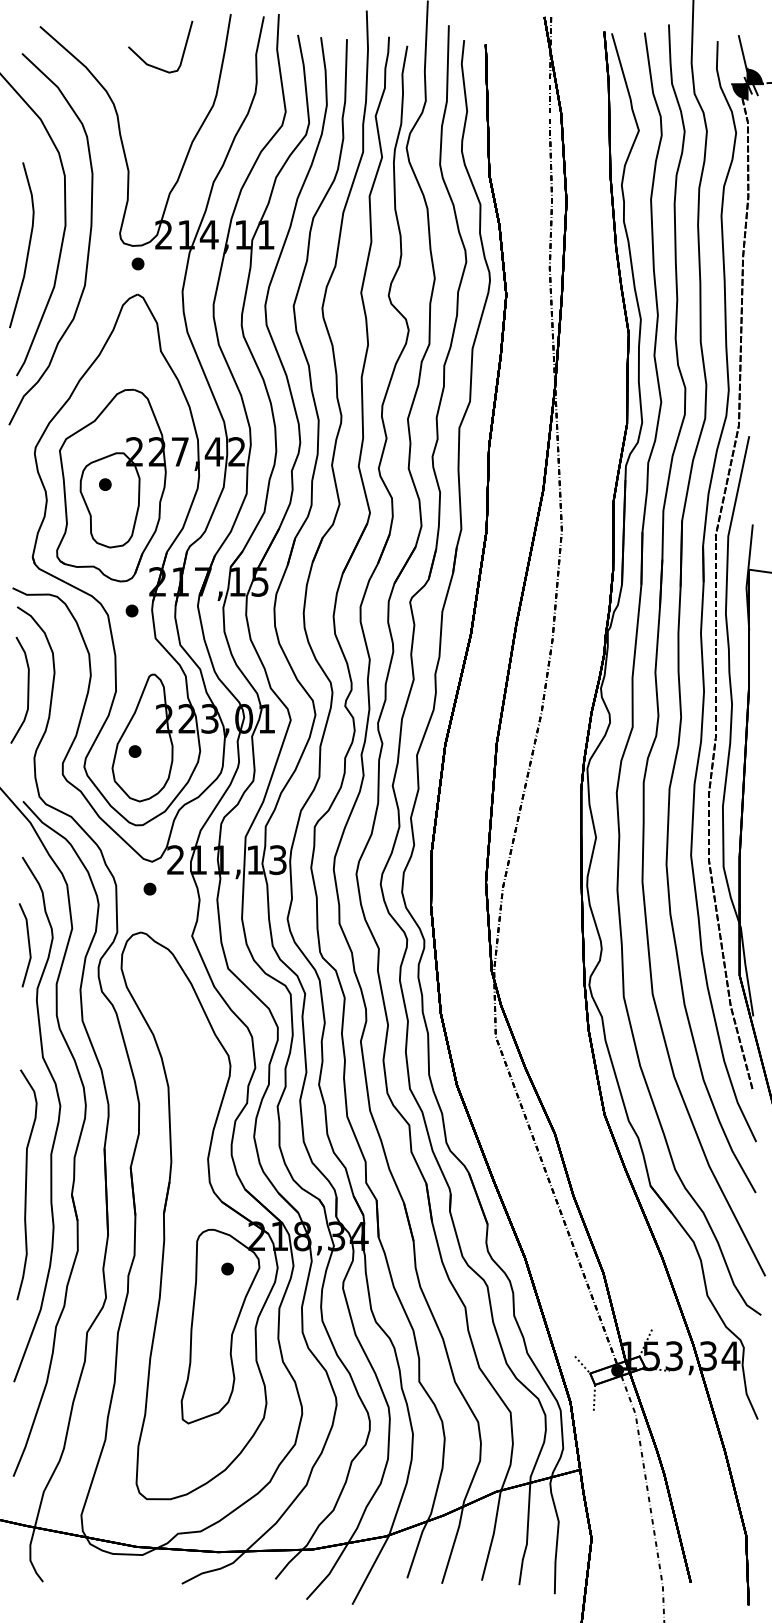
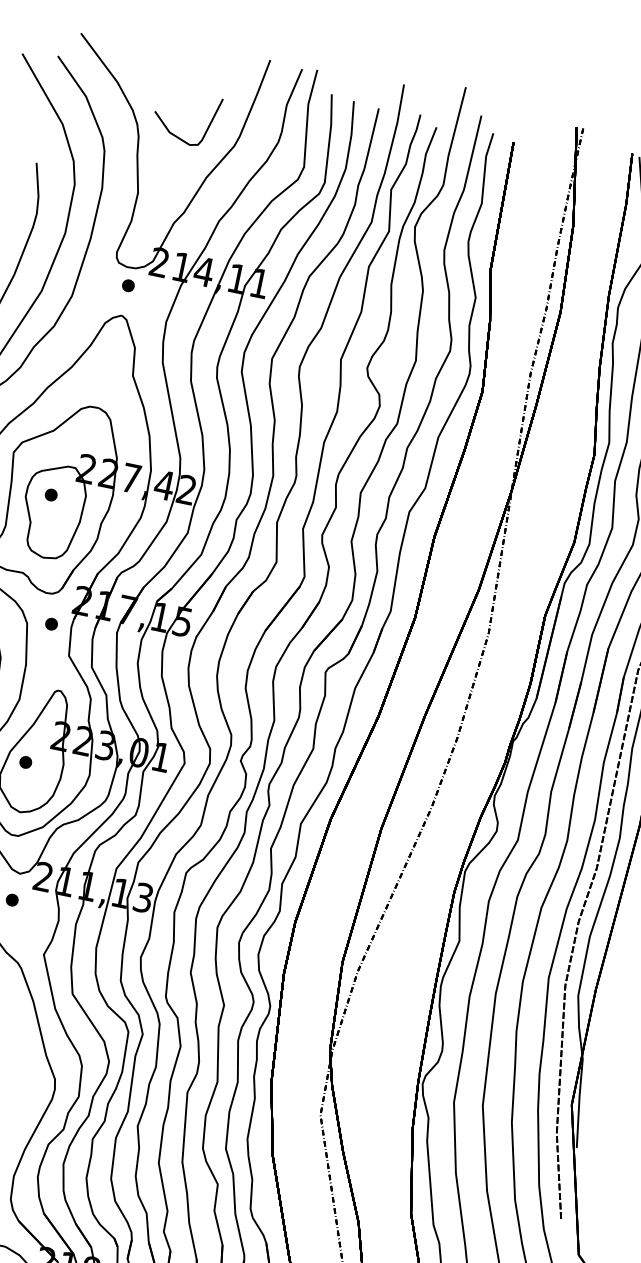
curve: (153, 65) -> (175, 134), moved

